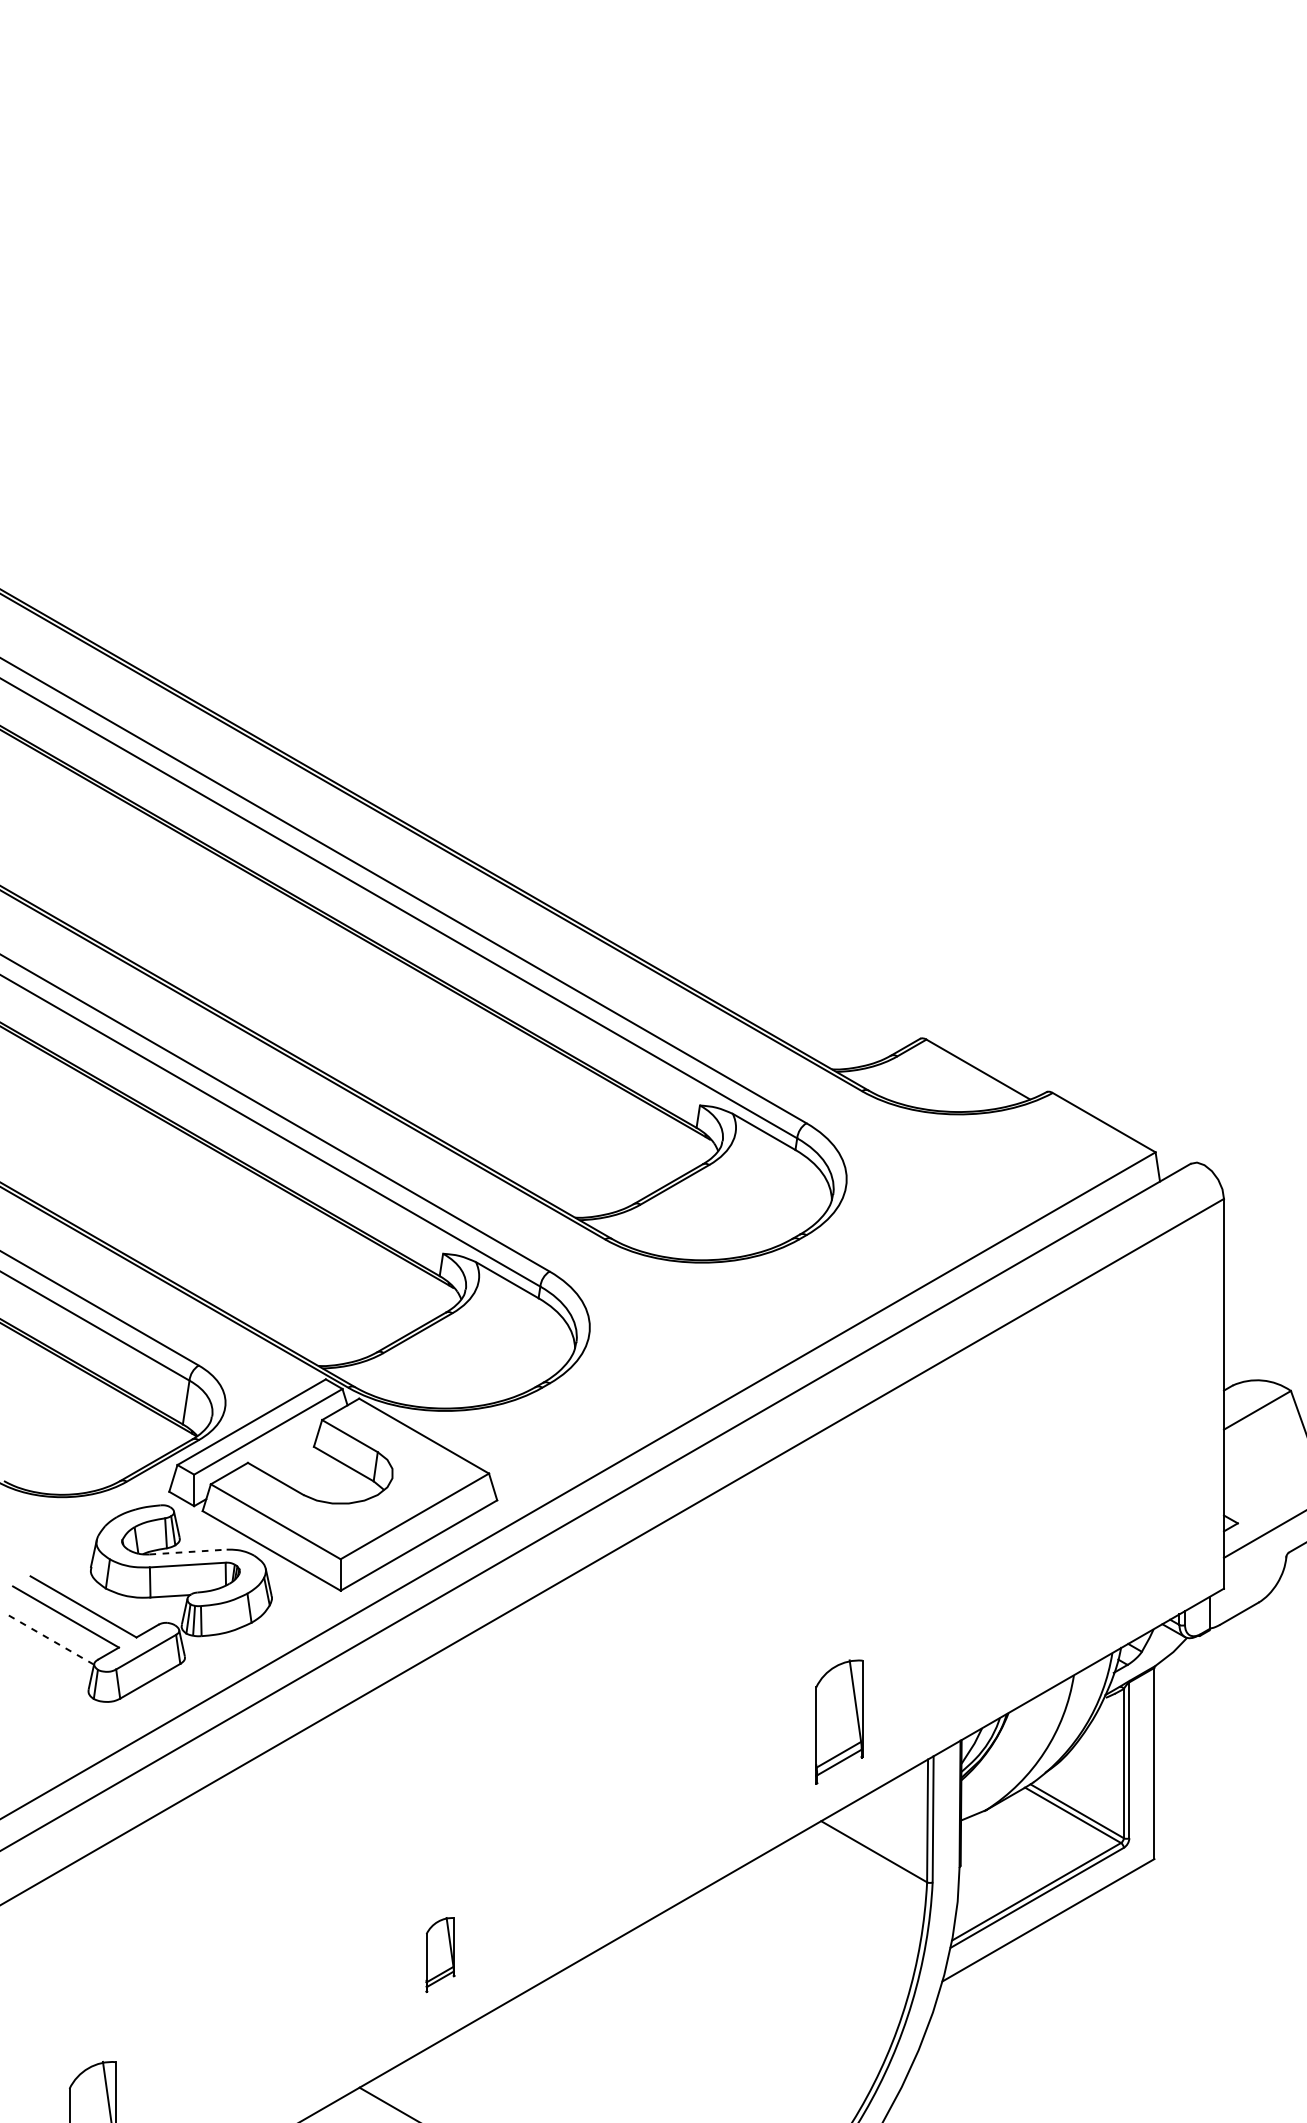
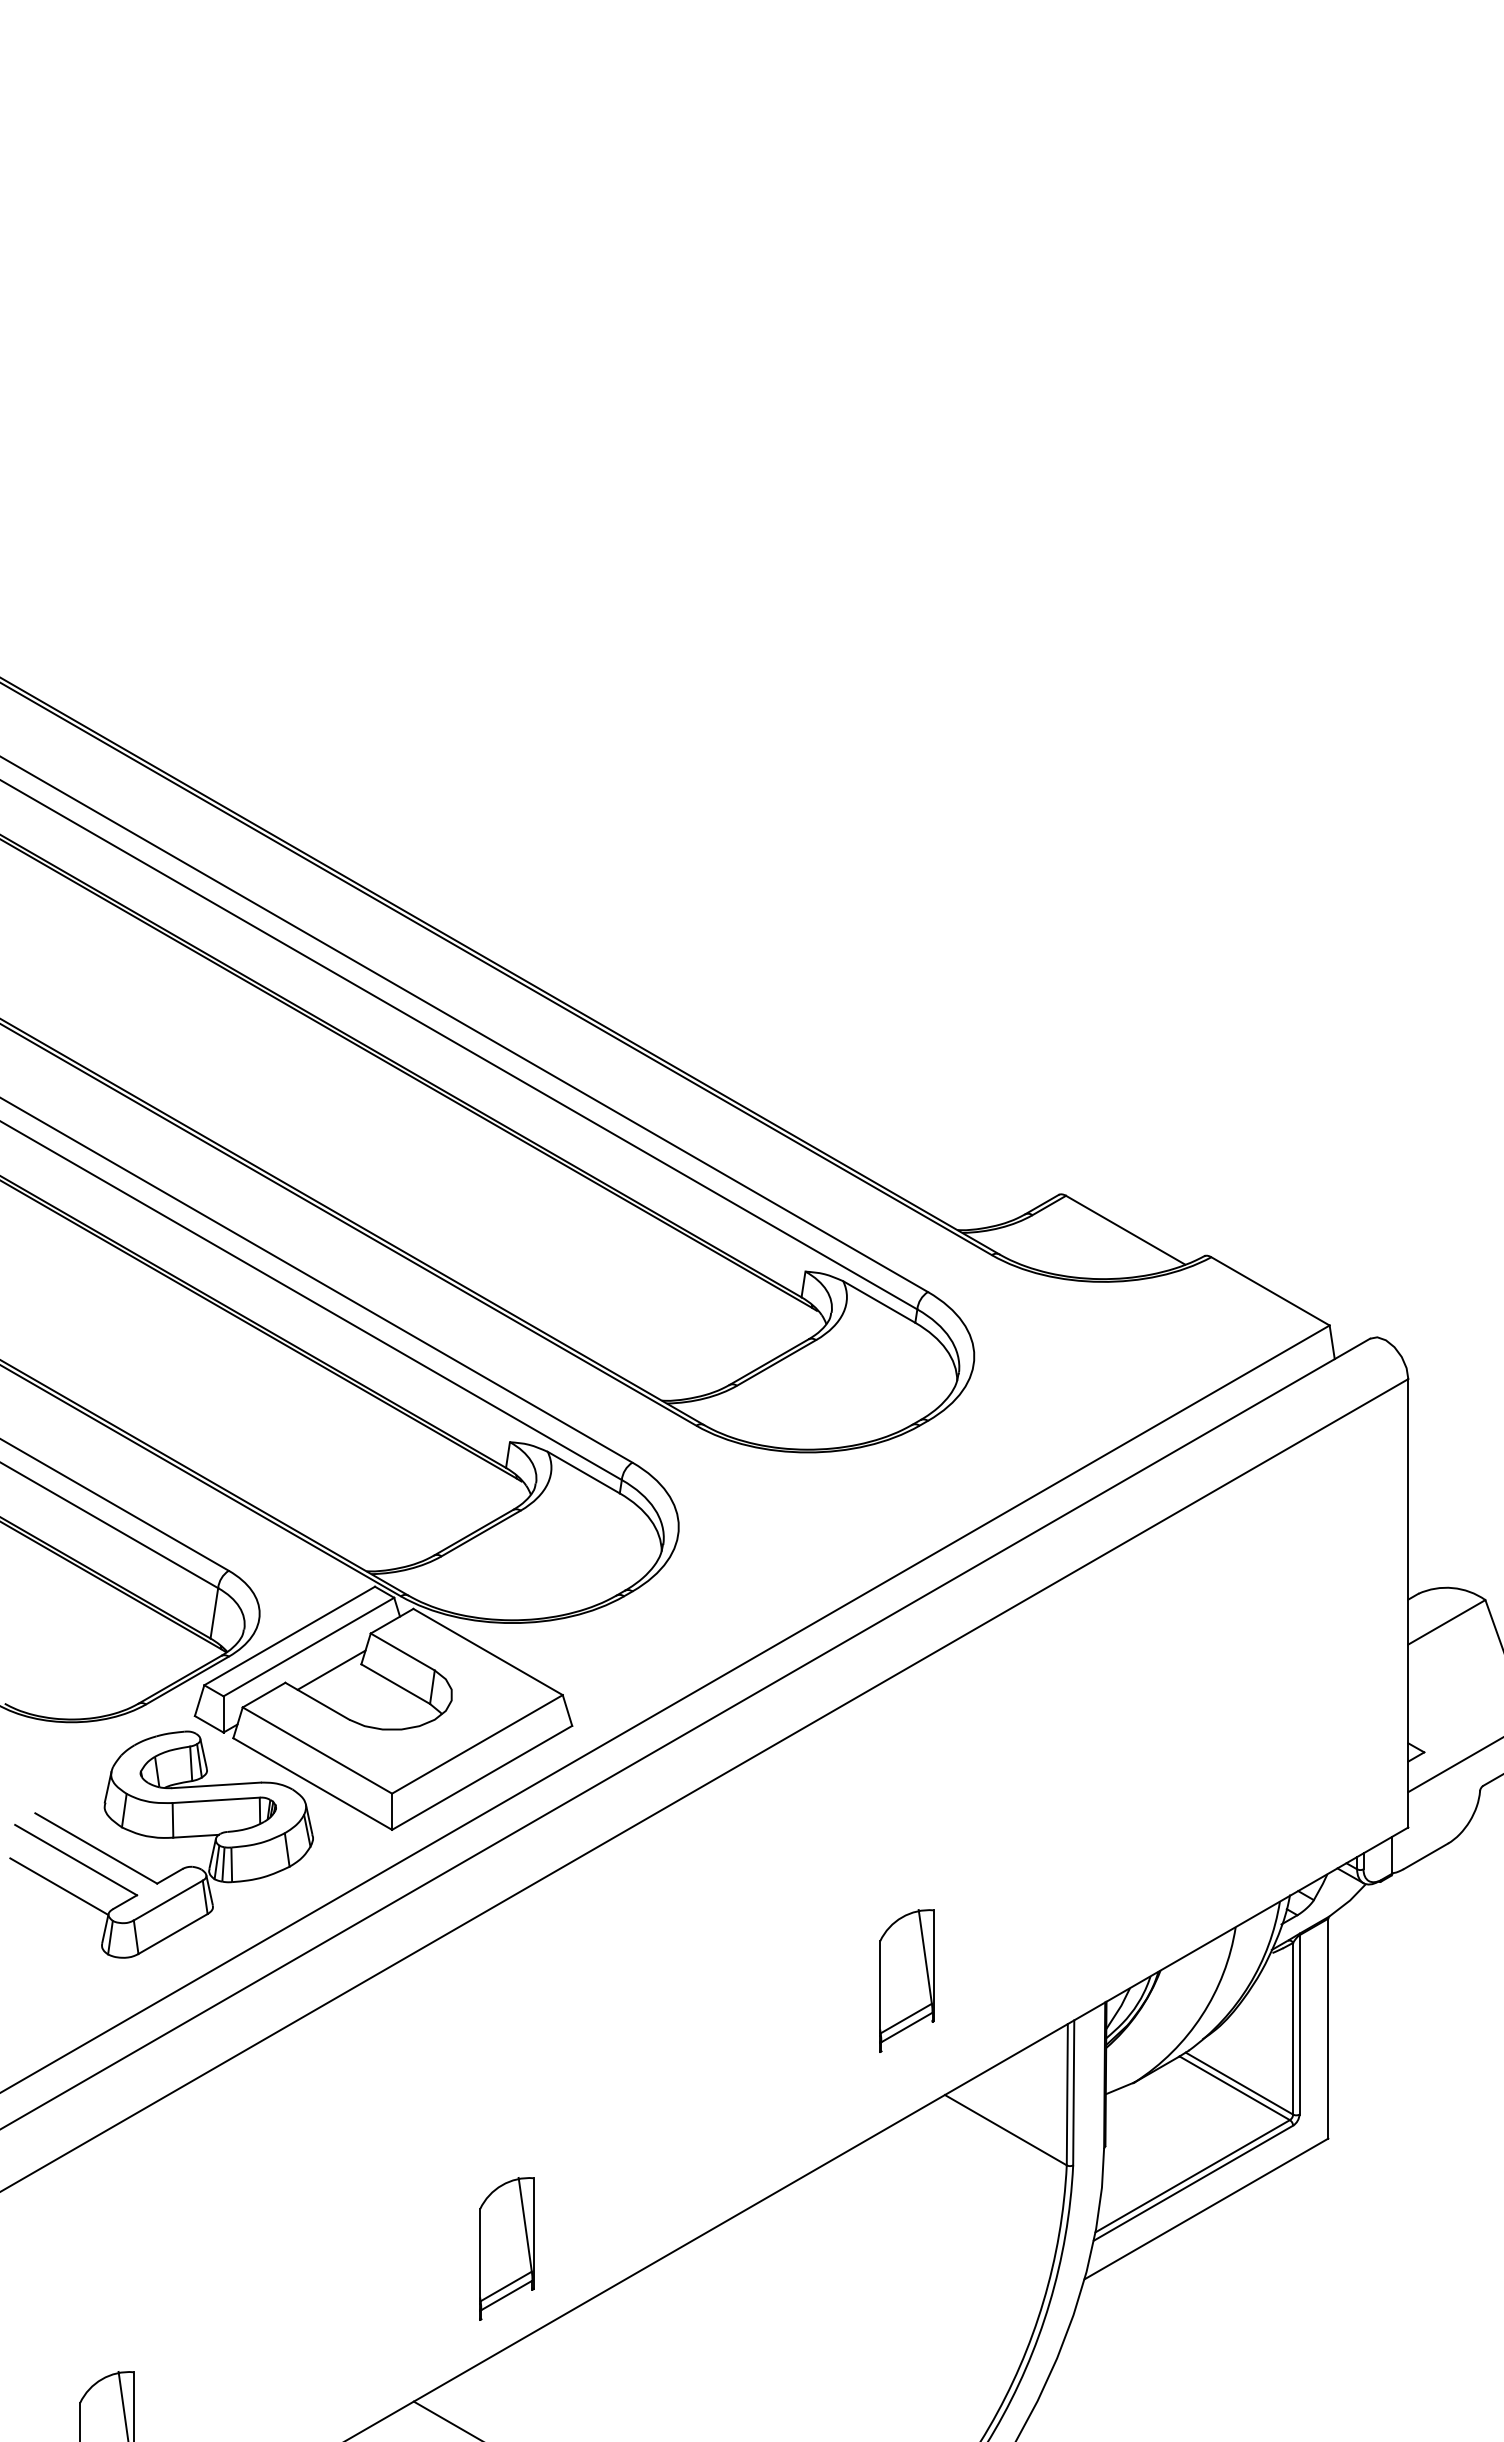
line: (288, 1451) -> (331, 1669), added
line: (188, 1552) -> (217, 1785), dashed -> solid
line: (51, 1639) -> (59, 1886), dashed -> solid
part: (839, 1721) -> (906, 1980), moved
part: (440, 1954) -> (506, 2248), size x1.67

